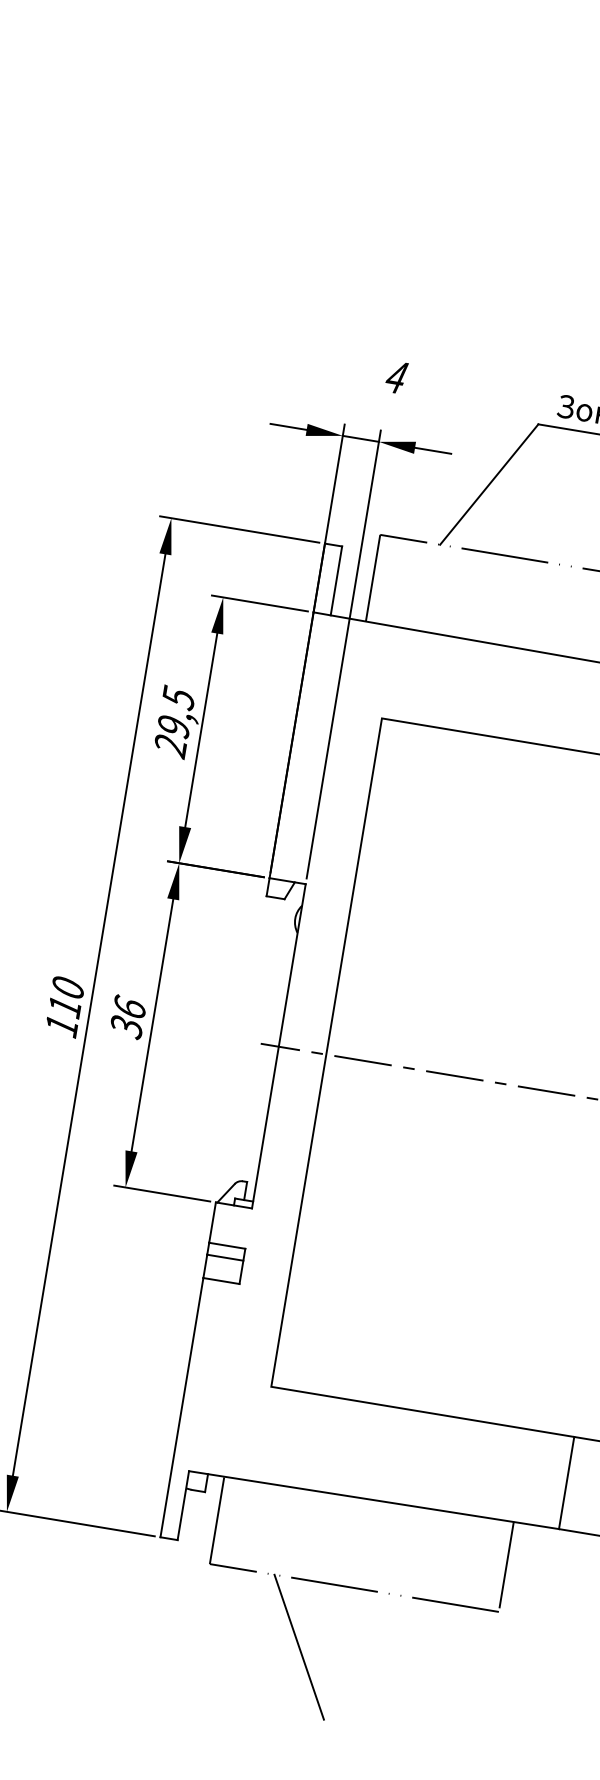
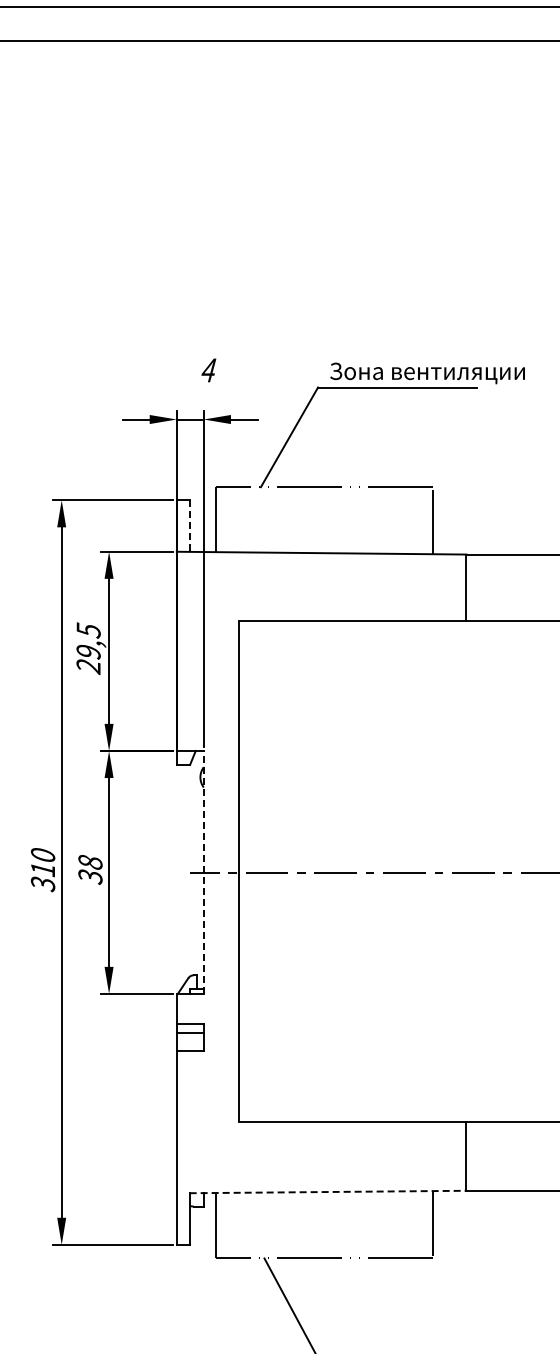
line: (336, 581) -> (189, 526), solid -> dashed
text: (130, 1006) -> (90, 861), 36 -> 38
text: (60, 1026) -> (42, 884), 110 -> 310
line: (278, 1044) -> (203, 871), solid -> dashed
line: (374, 1500) -> (328, 1192), solid -> dashed

